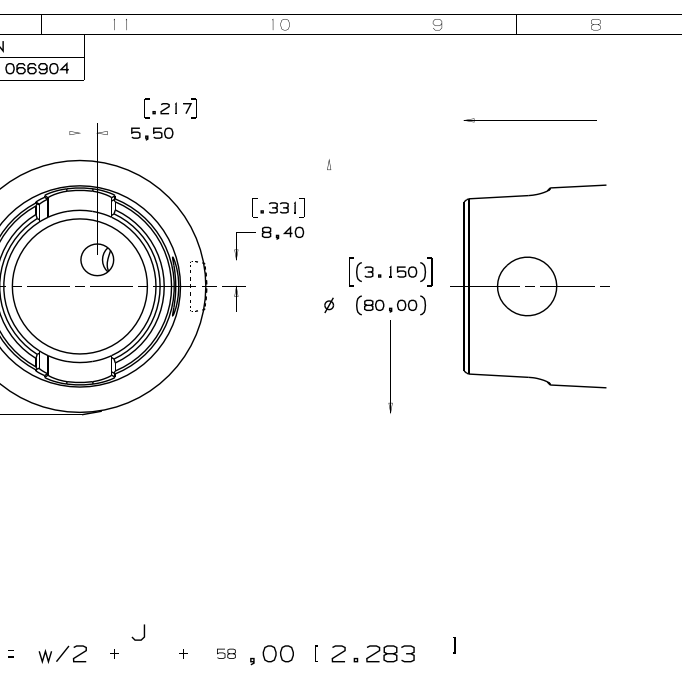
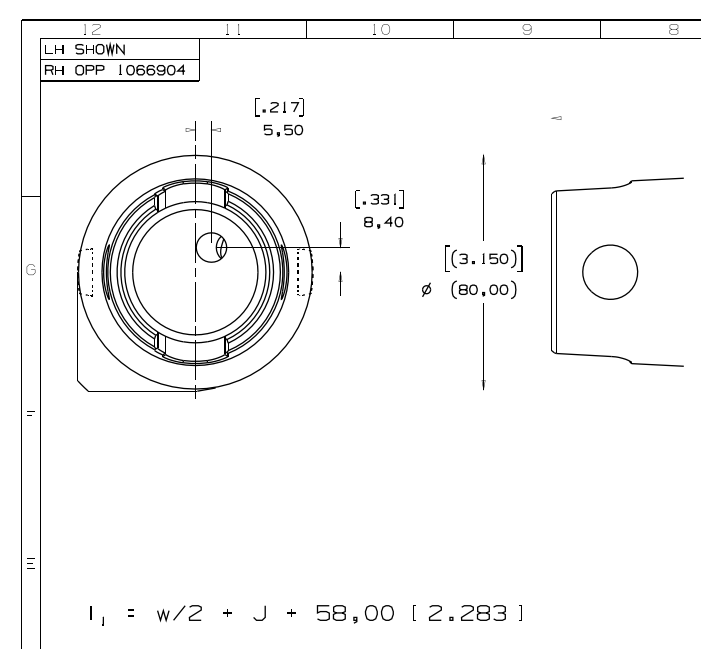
part: (152, 133) -> (283, 130), moved
part: (329, 205) -> (483, 197), moved
line: (143, 631) -> (264, 612), moved
line: (455, 644) -> (521, 612), moved
part: (225, 653) -> (330, 612), size x1.67

